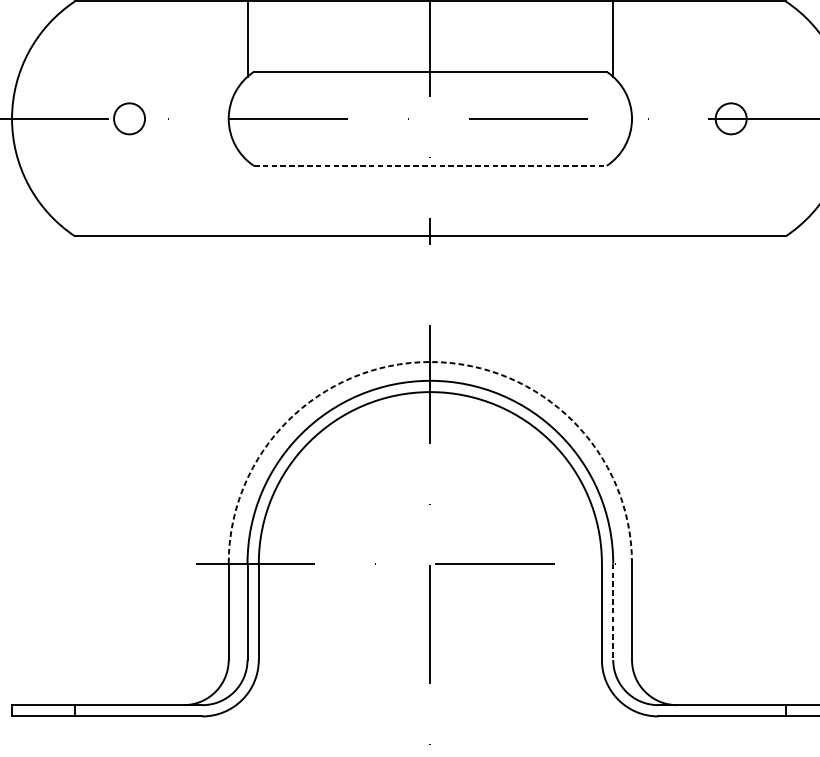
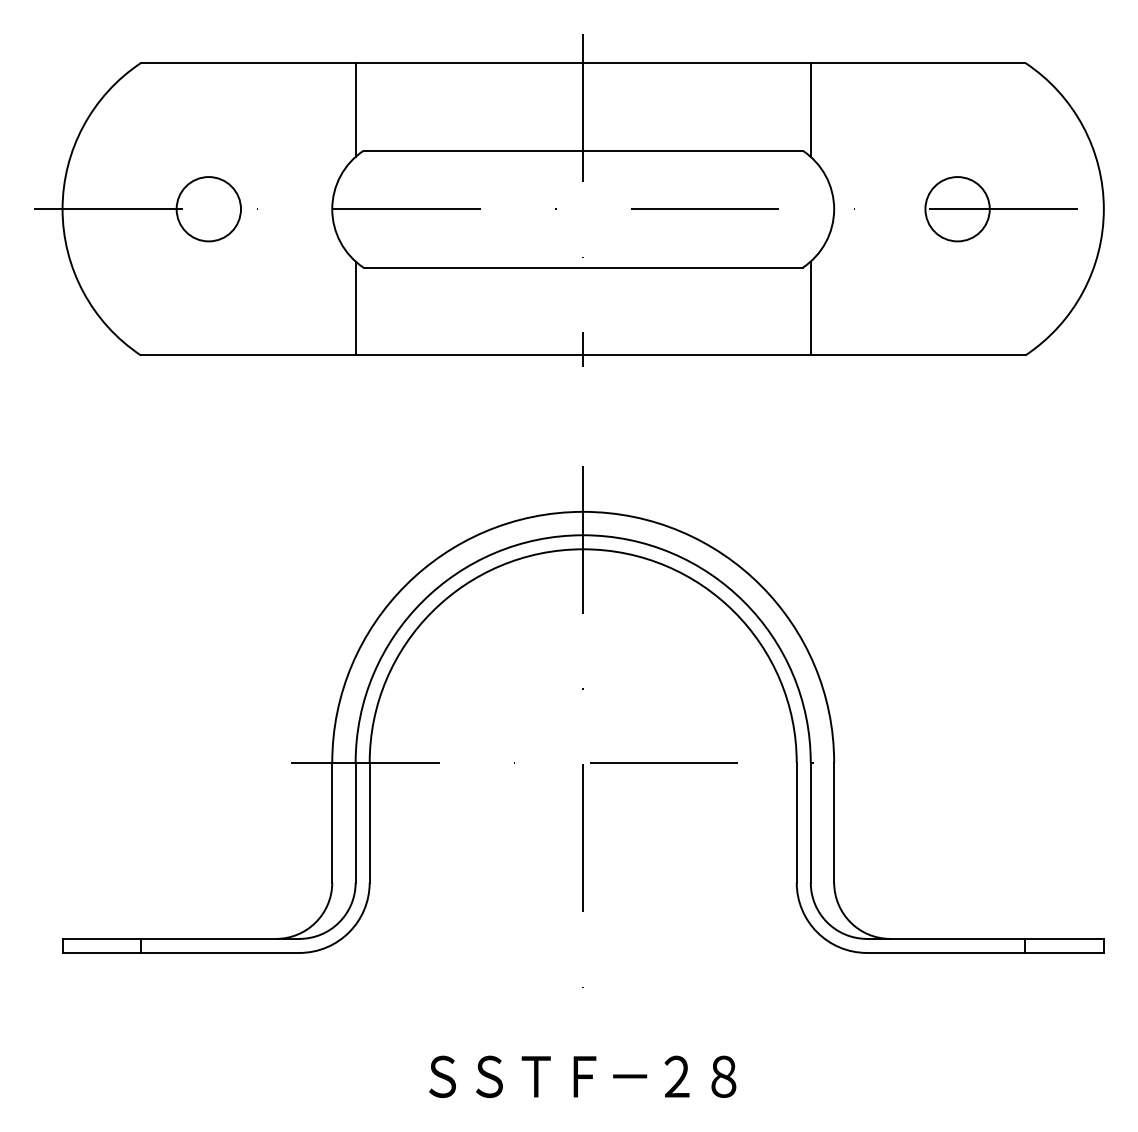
circle: (129, 119) -> (208, 209), size x1.67
circle: (731, 119) -> (957, 209), size x1.67
line: (430, 165) -> (583, 267), dashed -> solid
line: (247, 198) -> (355, 308), added
line: (612, 198) -> (810, 308), added
arc: (430, 361) -> (583, 511), dashed -> solid
line: (612, 611) -> (810, 822), dashed -> solid

